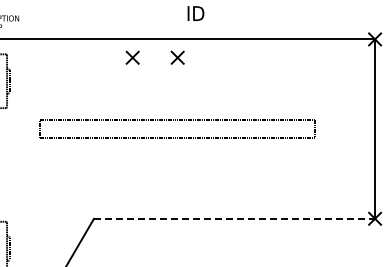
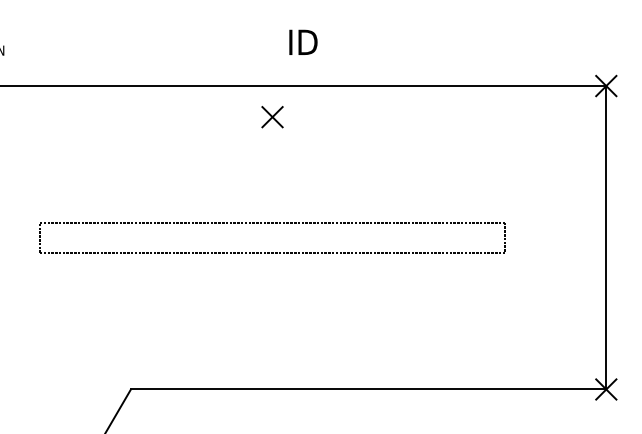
part: (132, 57) -> (196, 116), removed
line: (234, 218) -> (368, 388), dashed -> solid

